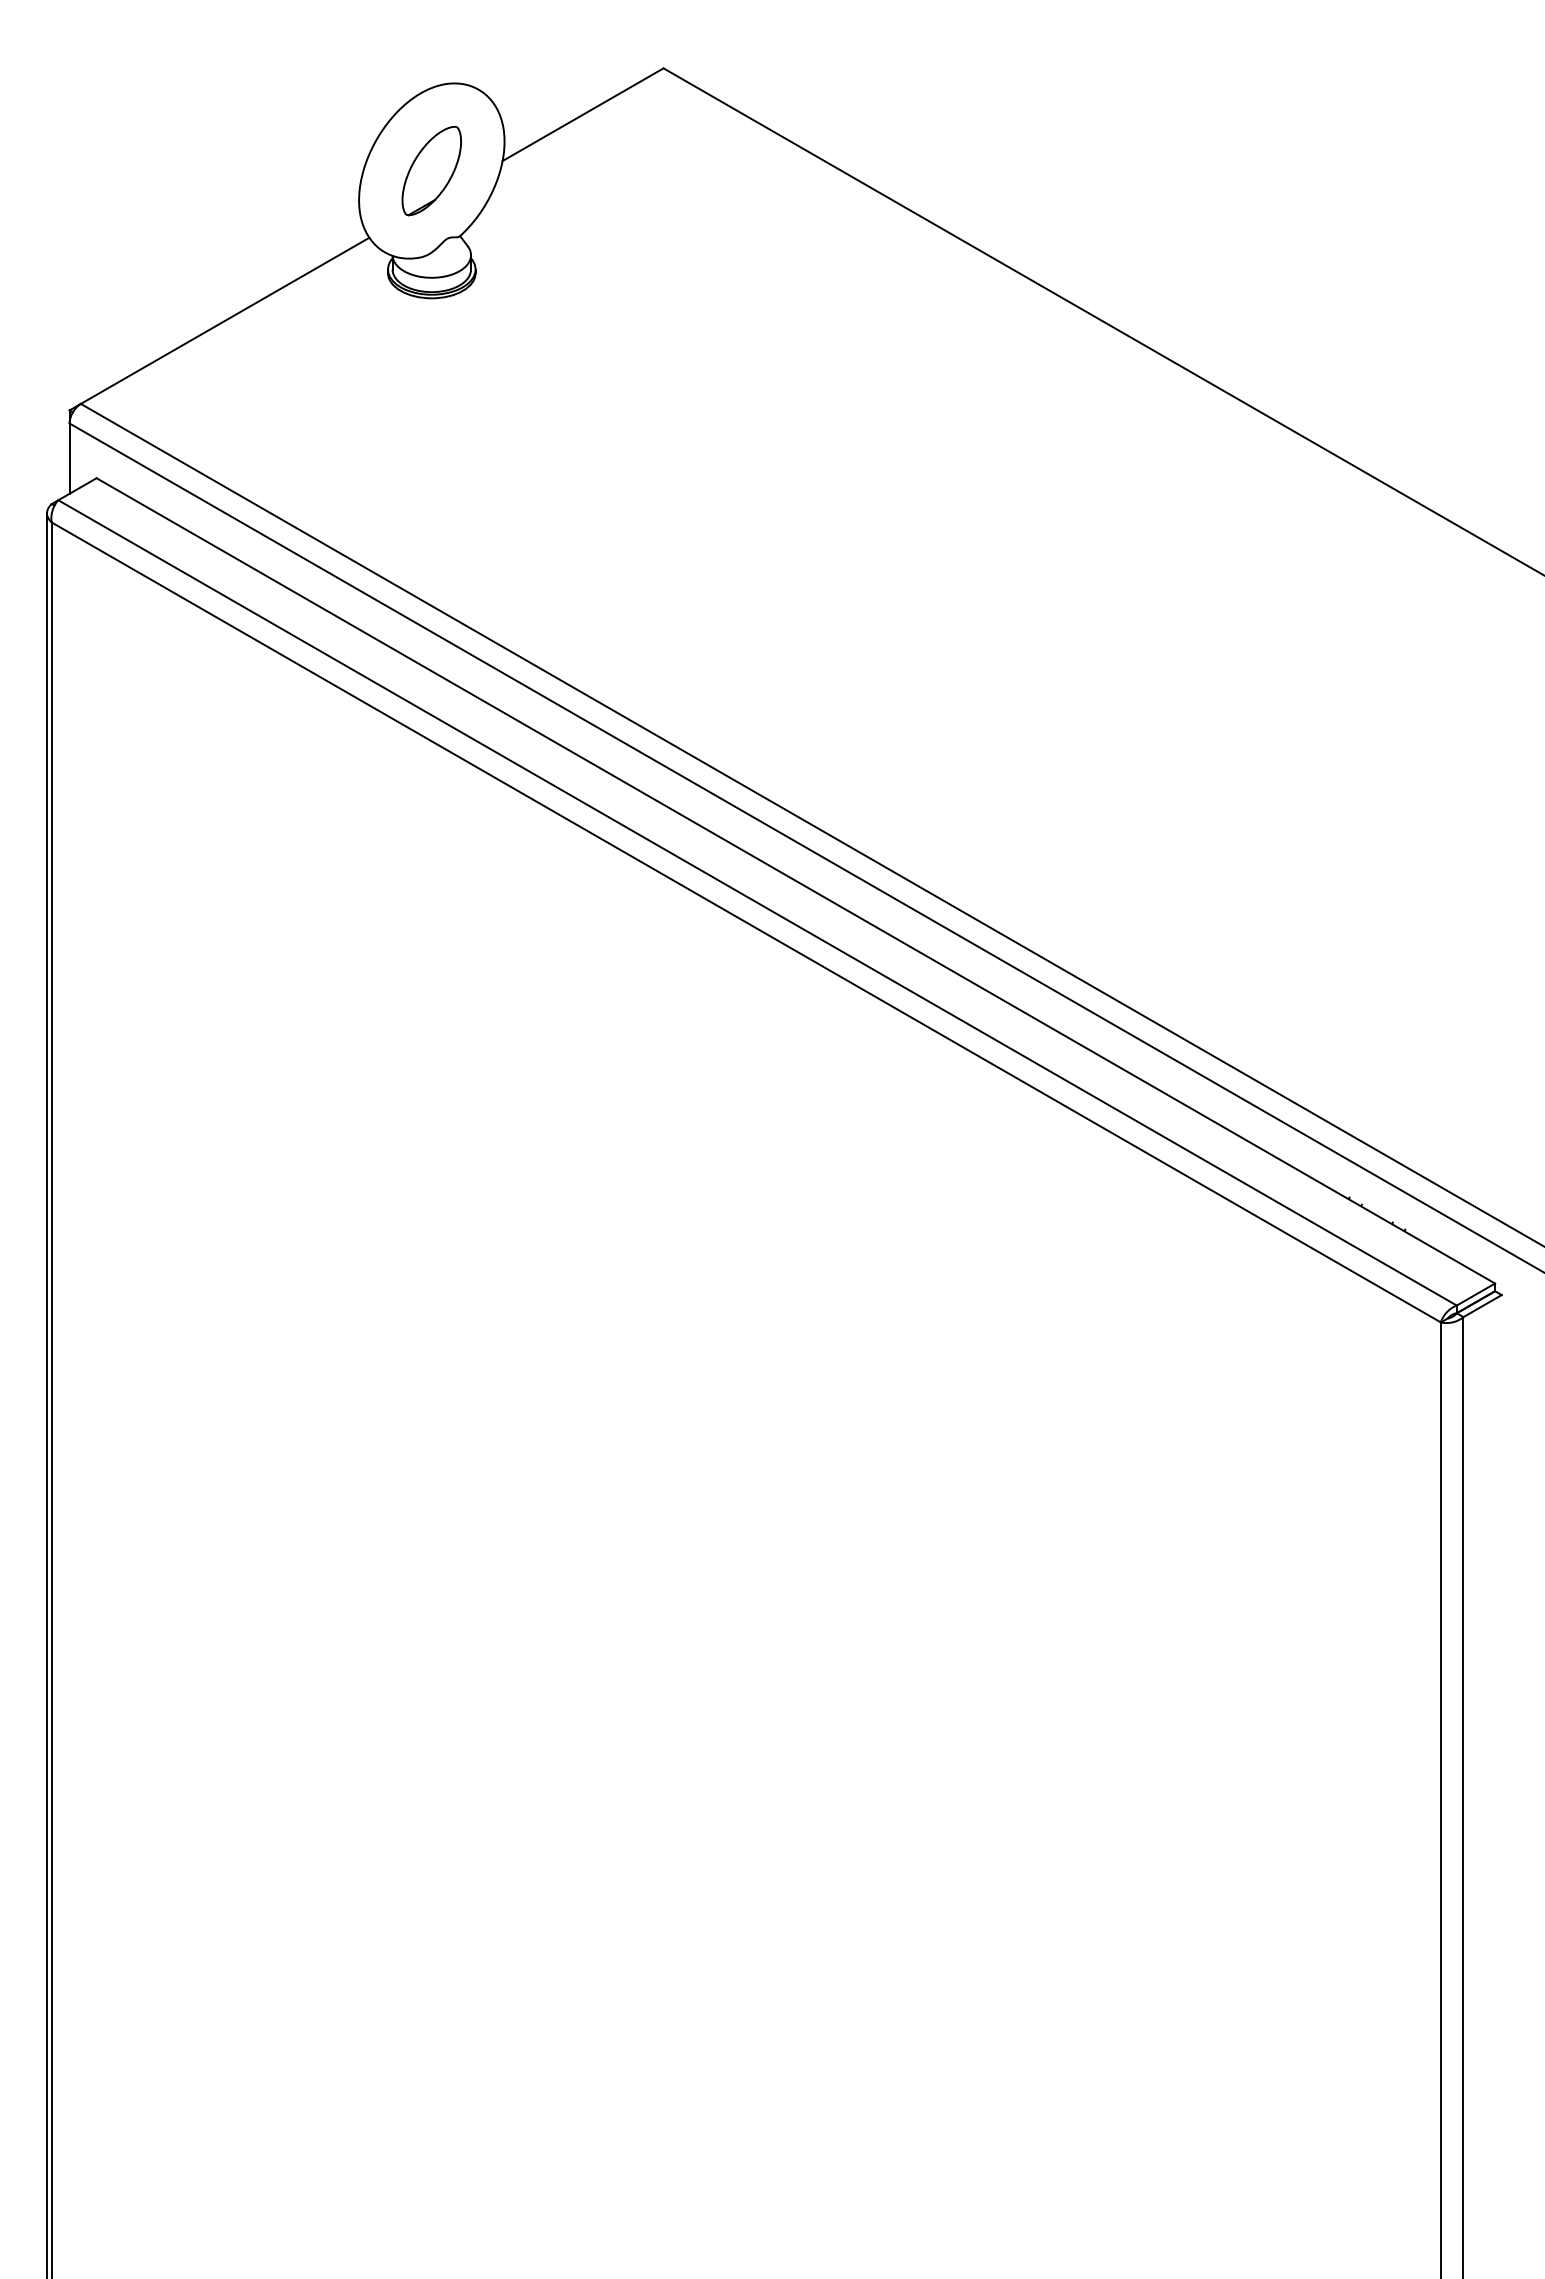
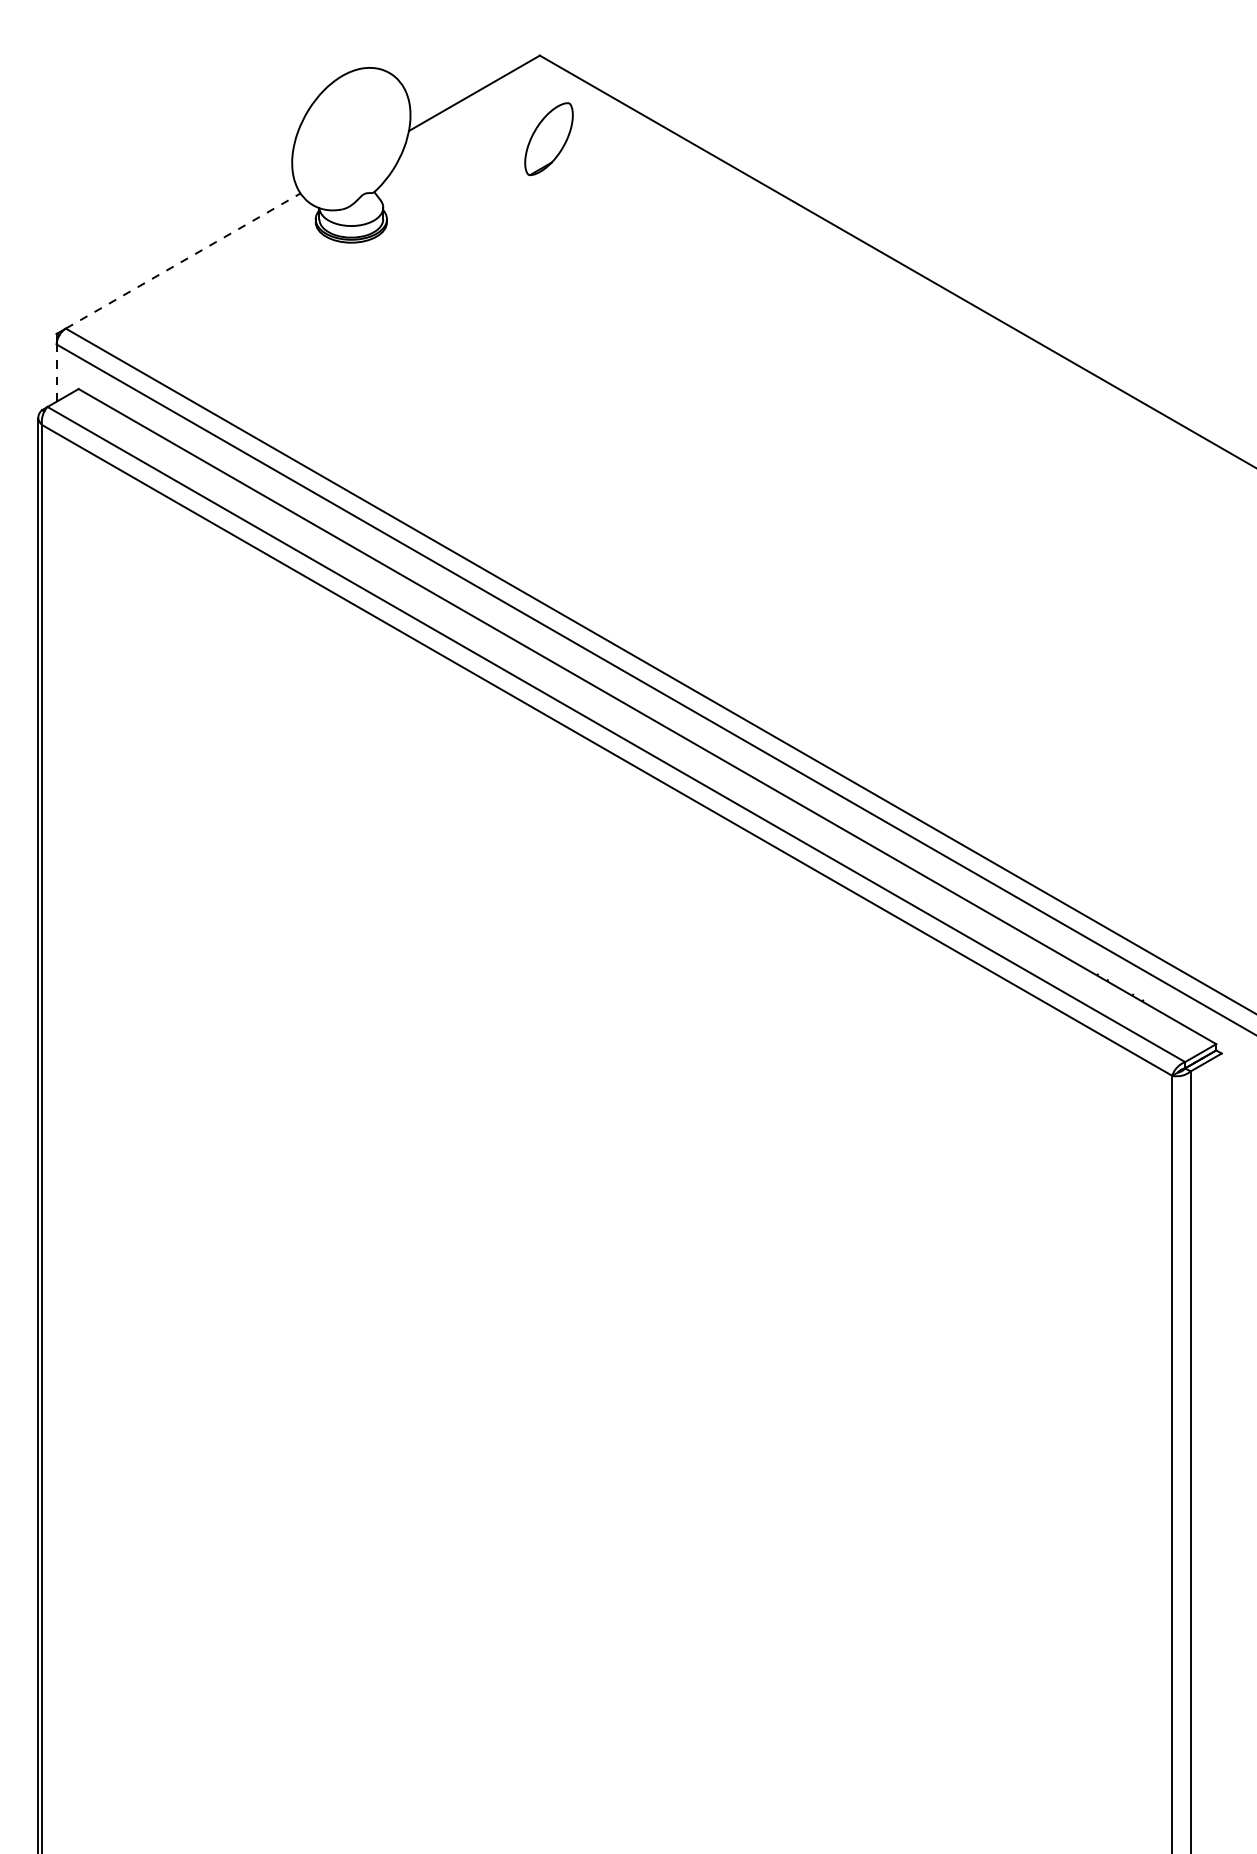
part: (431, 171) -> (548, 139), moved
line: (225, 320) -> (183, 260), solid -> dashed
line: (69, 458) -> (56, 373), solid -> dashed

